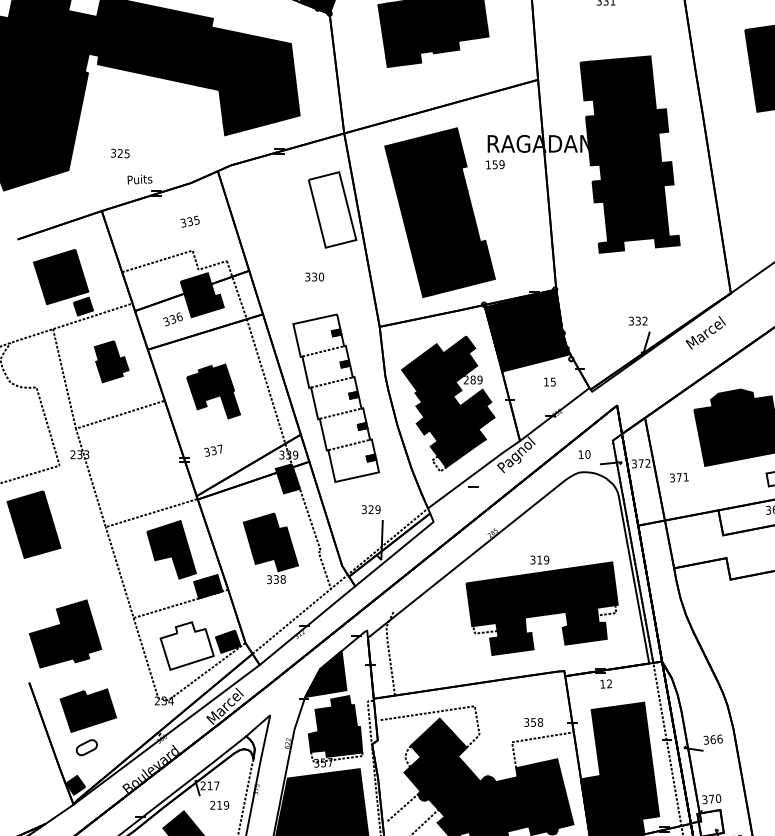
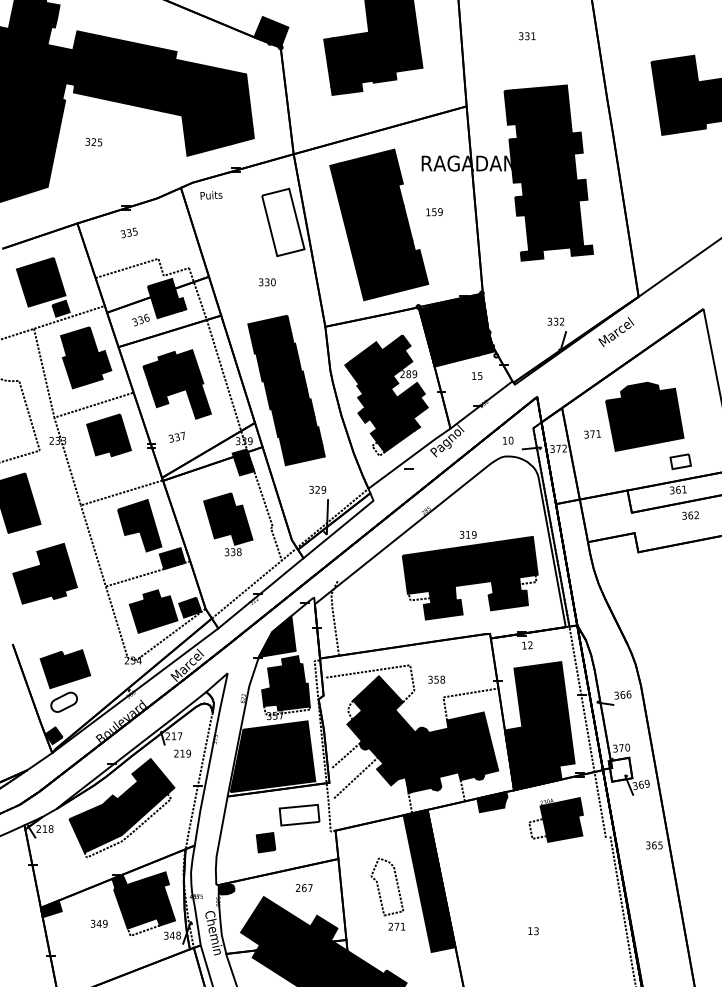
text: (119, 152) -> (93, 141), moved
text: (495, 165) -> (434, 212), moved
text: (139, 179) -> (211, 195), moved
text: (189, 221) -> (128, 232), moved
part: (111, 361) -> (86, 357), size x1.67
part: (212, 391) -> (176, 384), size x1.43
fill: (336, 398) -> (286, 390), added
part: (136, 448) -> (108, 435), added
text: (679, 477) -> (592, 434), moved
part: (64, 633) -> (44, 573), moved
fill: (187, 646) -> (153, 611), added
text: (533, 722) -> (436, 679), moved
part: (86, 746) -> (63, 701), size x1.43

